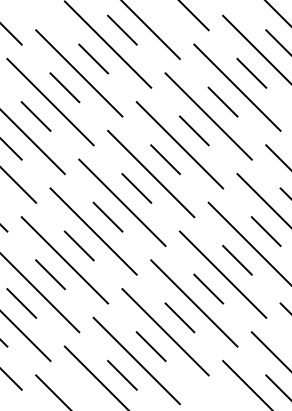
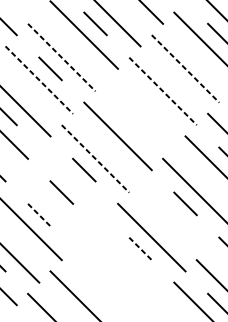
line: (93, 58) -> (72, 46), removed
line: (79, 73) -> (61, 57), solid -> dashed
line: (251, 73) -> (196, 57), removed
line: (237, 88) -> (185, 69), solid -> dashed
line: (222, 101) -> (173, 79), removed
line: (50, 102) -> (39, 80), solid -> dashed
line: (35, 116) -> (27, 91), removed
line: (209, 116) -> (163, 91), solid -> dashed
line: (193, 130) -> (151, 102), removed
line: (179, 145) -> (140, 114), removed
line: (165, 159) -> (129, 125), removed
line: (136, 188) -> (106, 147), removed
line: (122, 203) -> (95, 159), solid -> dashed
line: (93, 231) -> (72, 181), removed
line: (265, 231) -> (207, 181), removed
line: (64, 260) -> (50, 204), removed
line: (222, 274) -> (173, 214), removed
line: (50, 275) -> (39, 215), solid -> dashed
line: (208, 288) -> (162, 225), removed
line: (21, 303) -> (16, 237), removed
line: (180, 318) -> (140, 249), solid -> dashed
line: (165, 332) -> (129, 260), removed
line: (150, 346) -> (117, 271), removed
line: (136, 360) -> (106, 282), removed
line: (122, 374) -> (95, 293), removed

